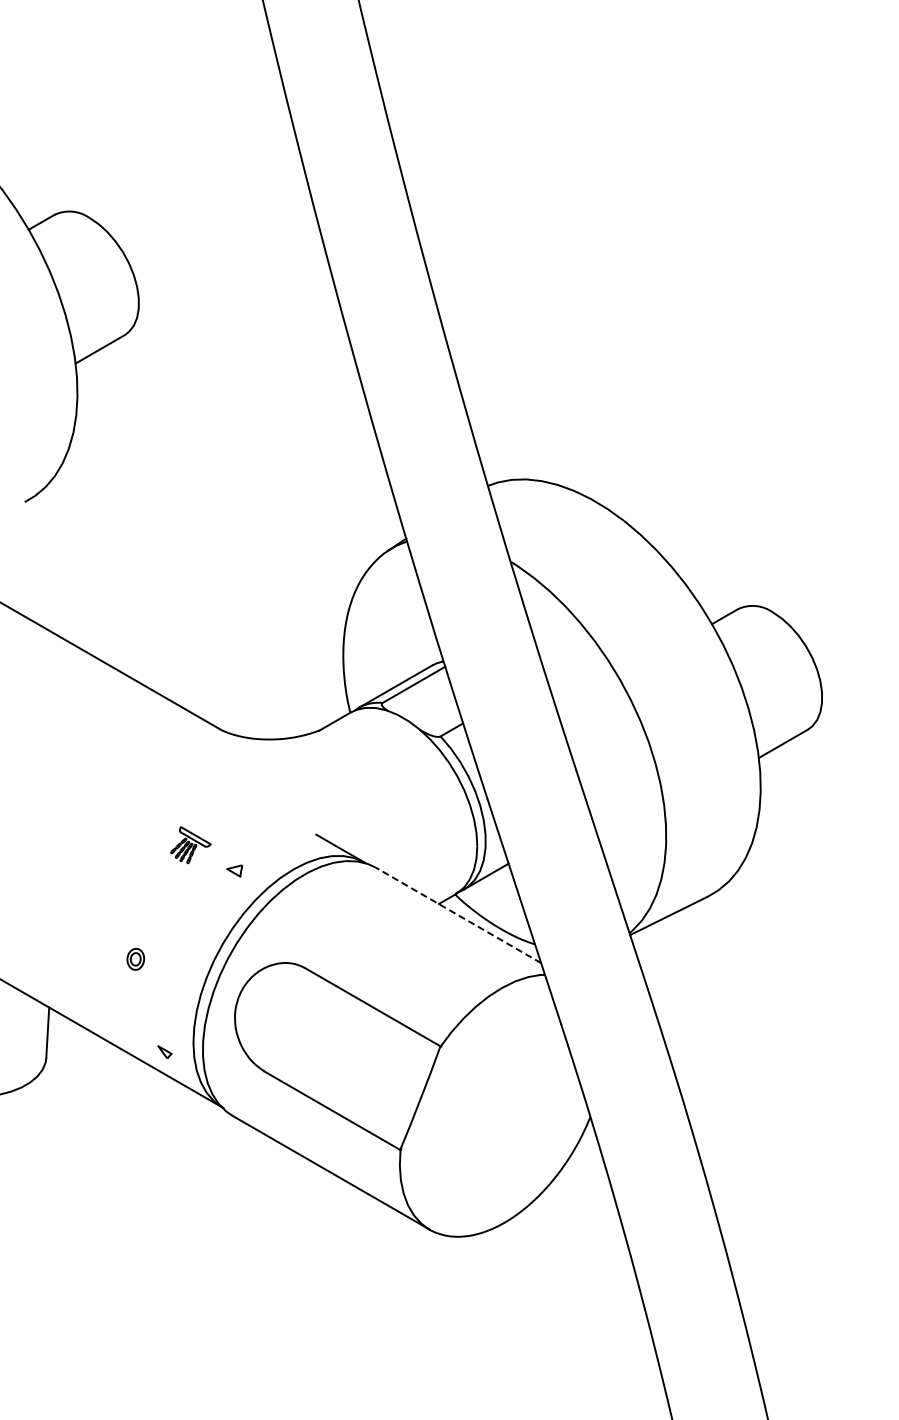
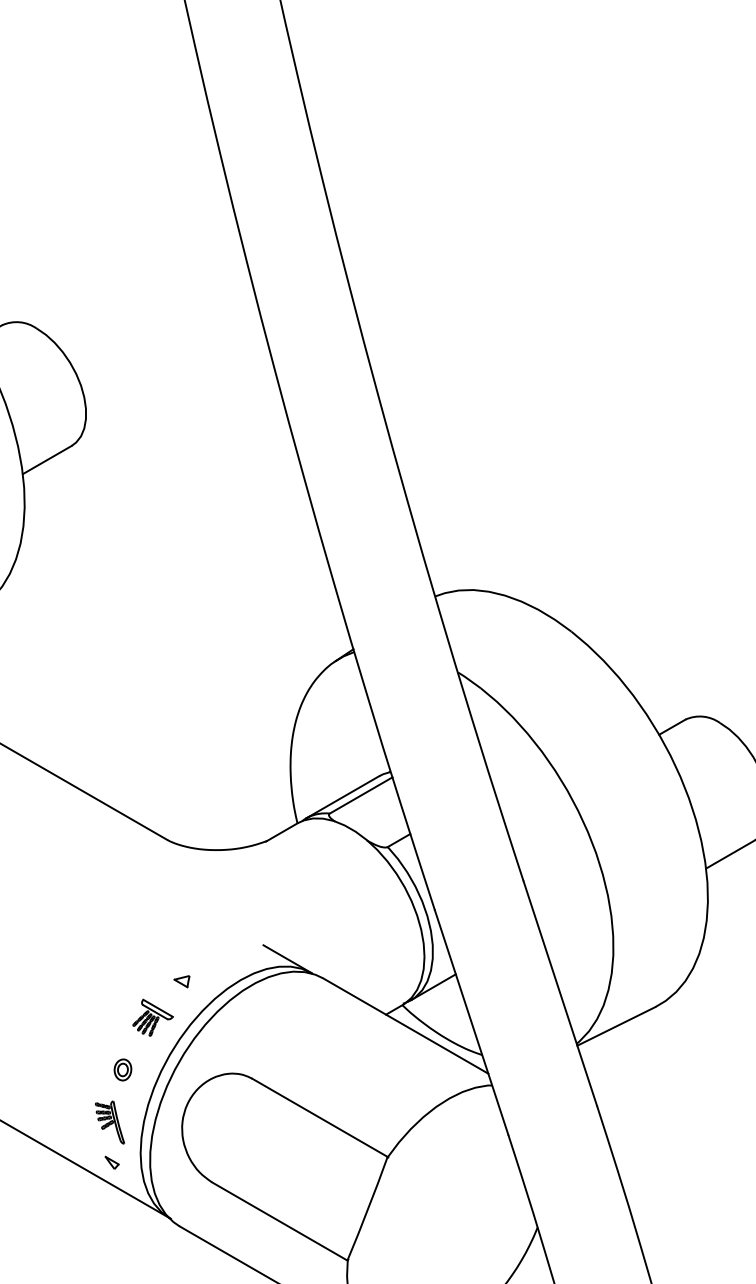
part: (190, 844) -> (152, 1017), moved
line: (458, 915) -> (405, 1026), dashed -> solid
part: (135, 958) -> (122, 1069), moved
part: (162, 1011) -> (109, 1122), added

